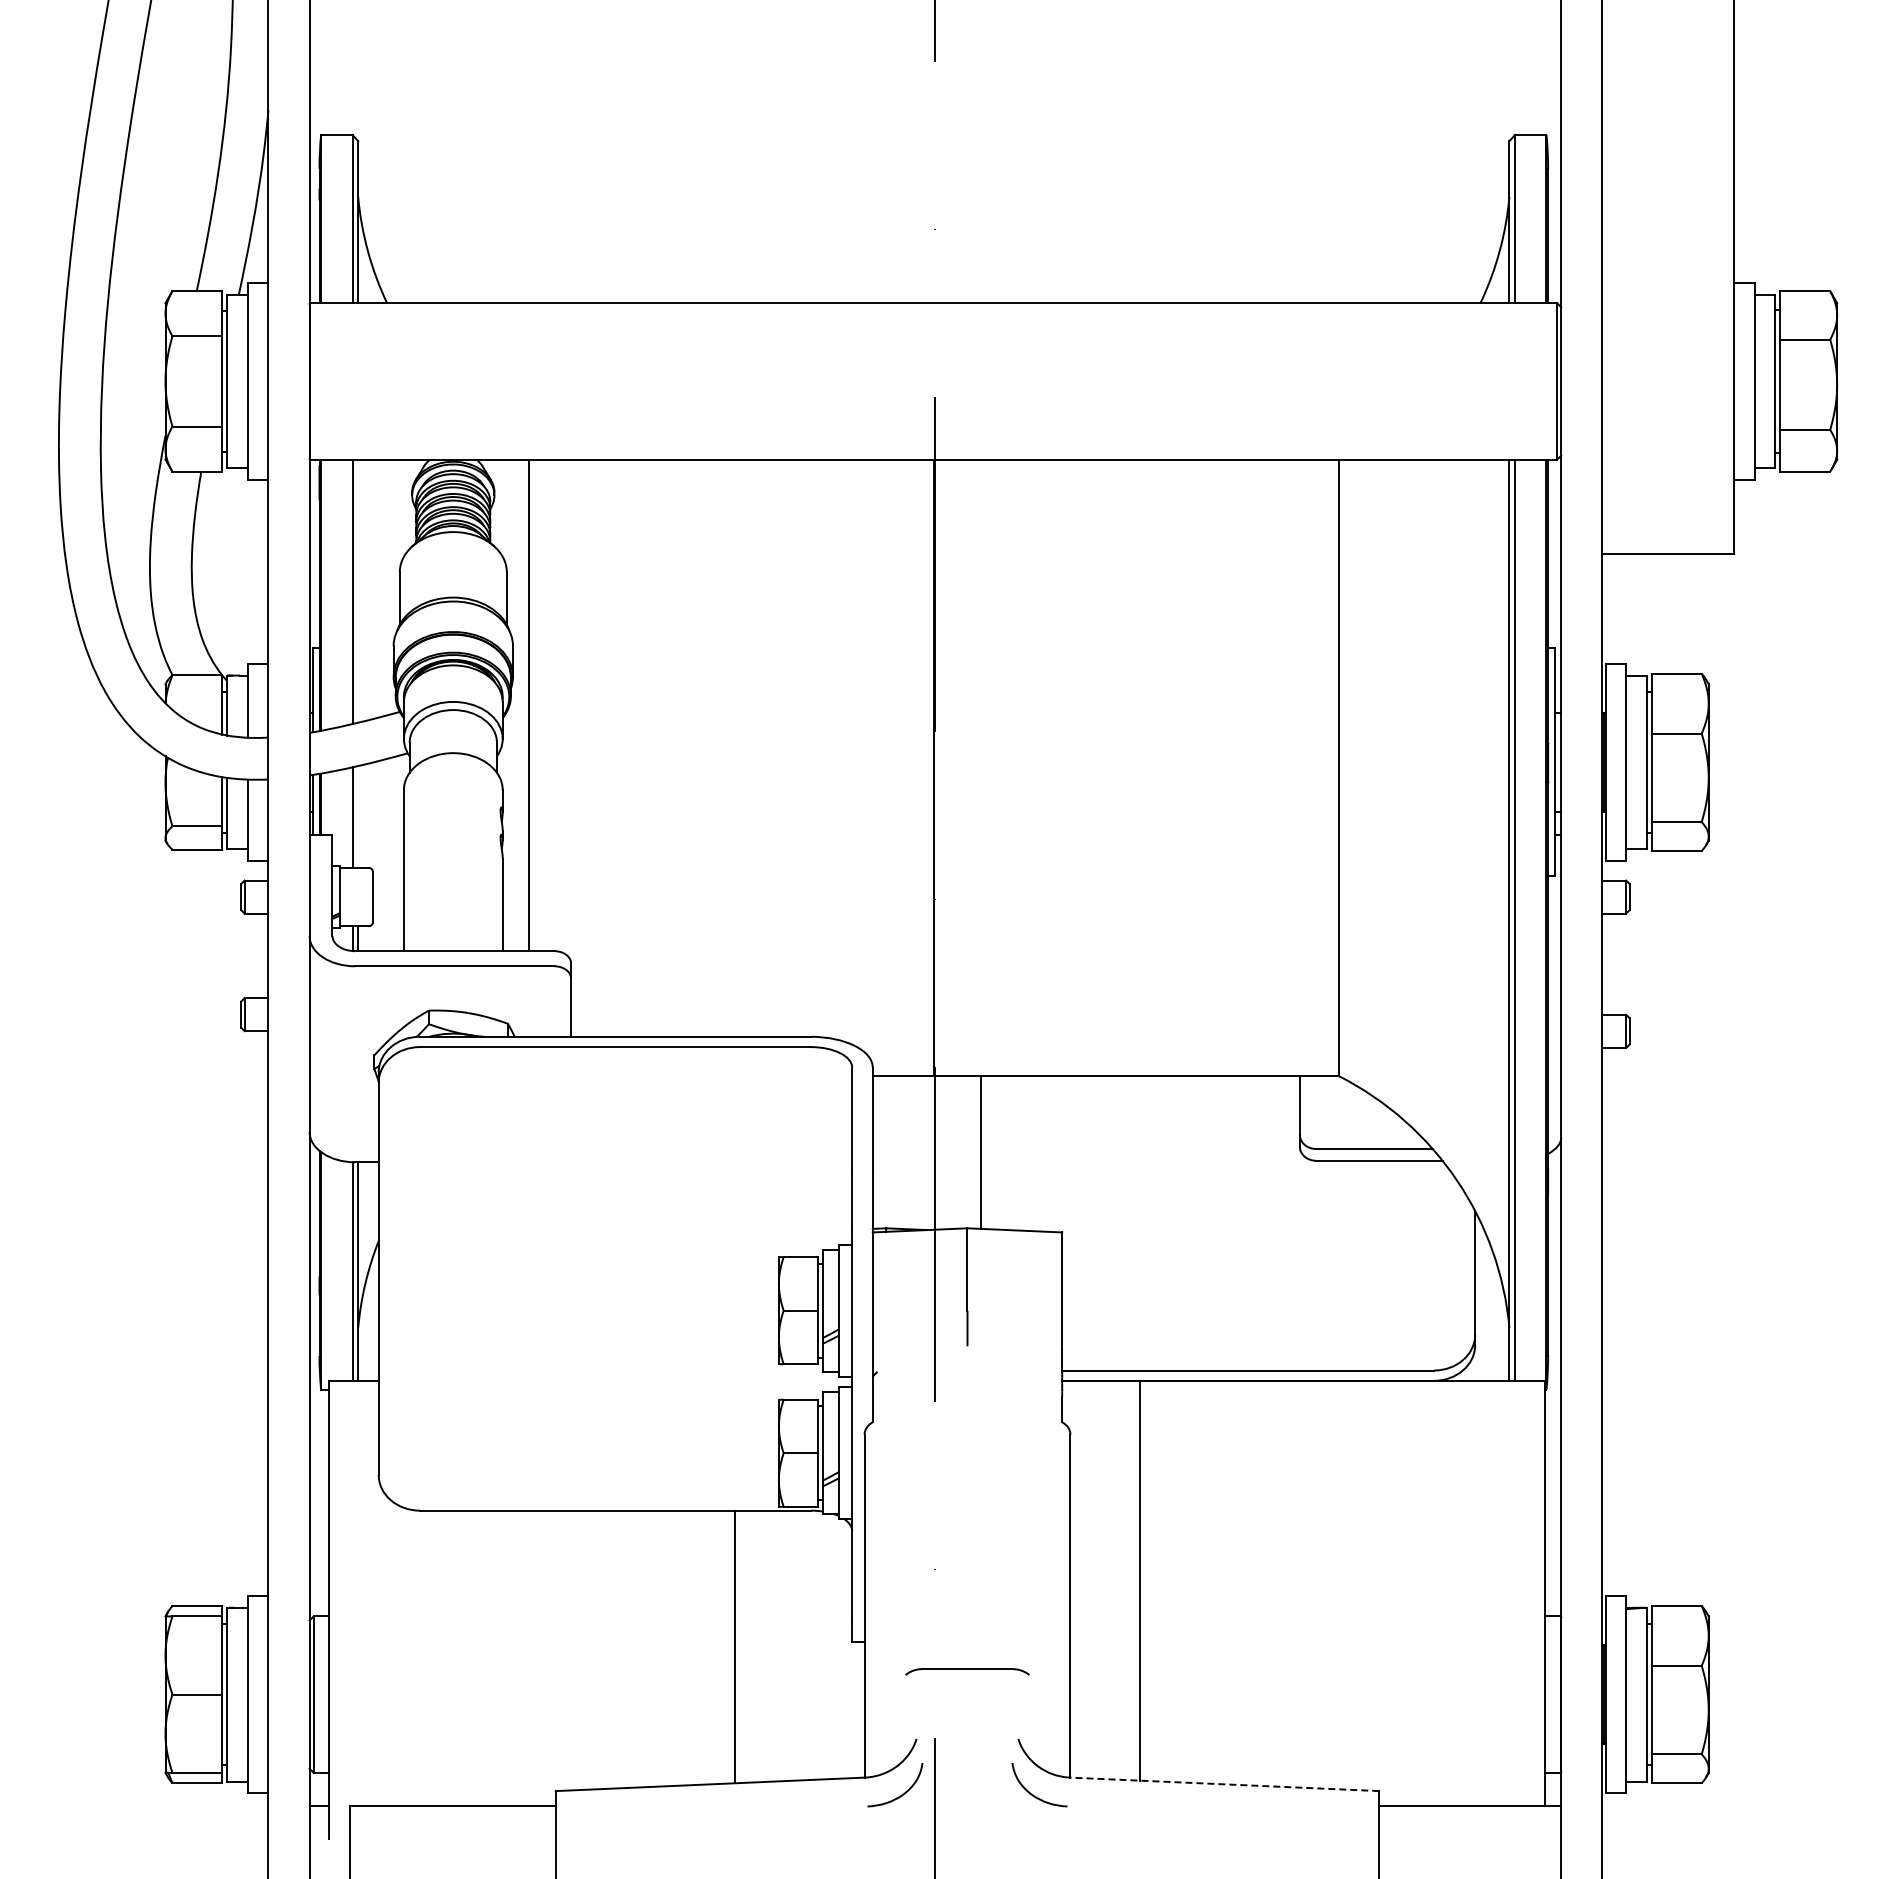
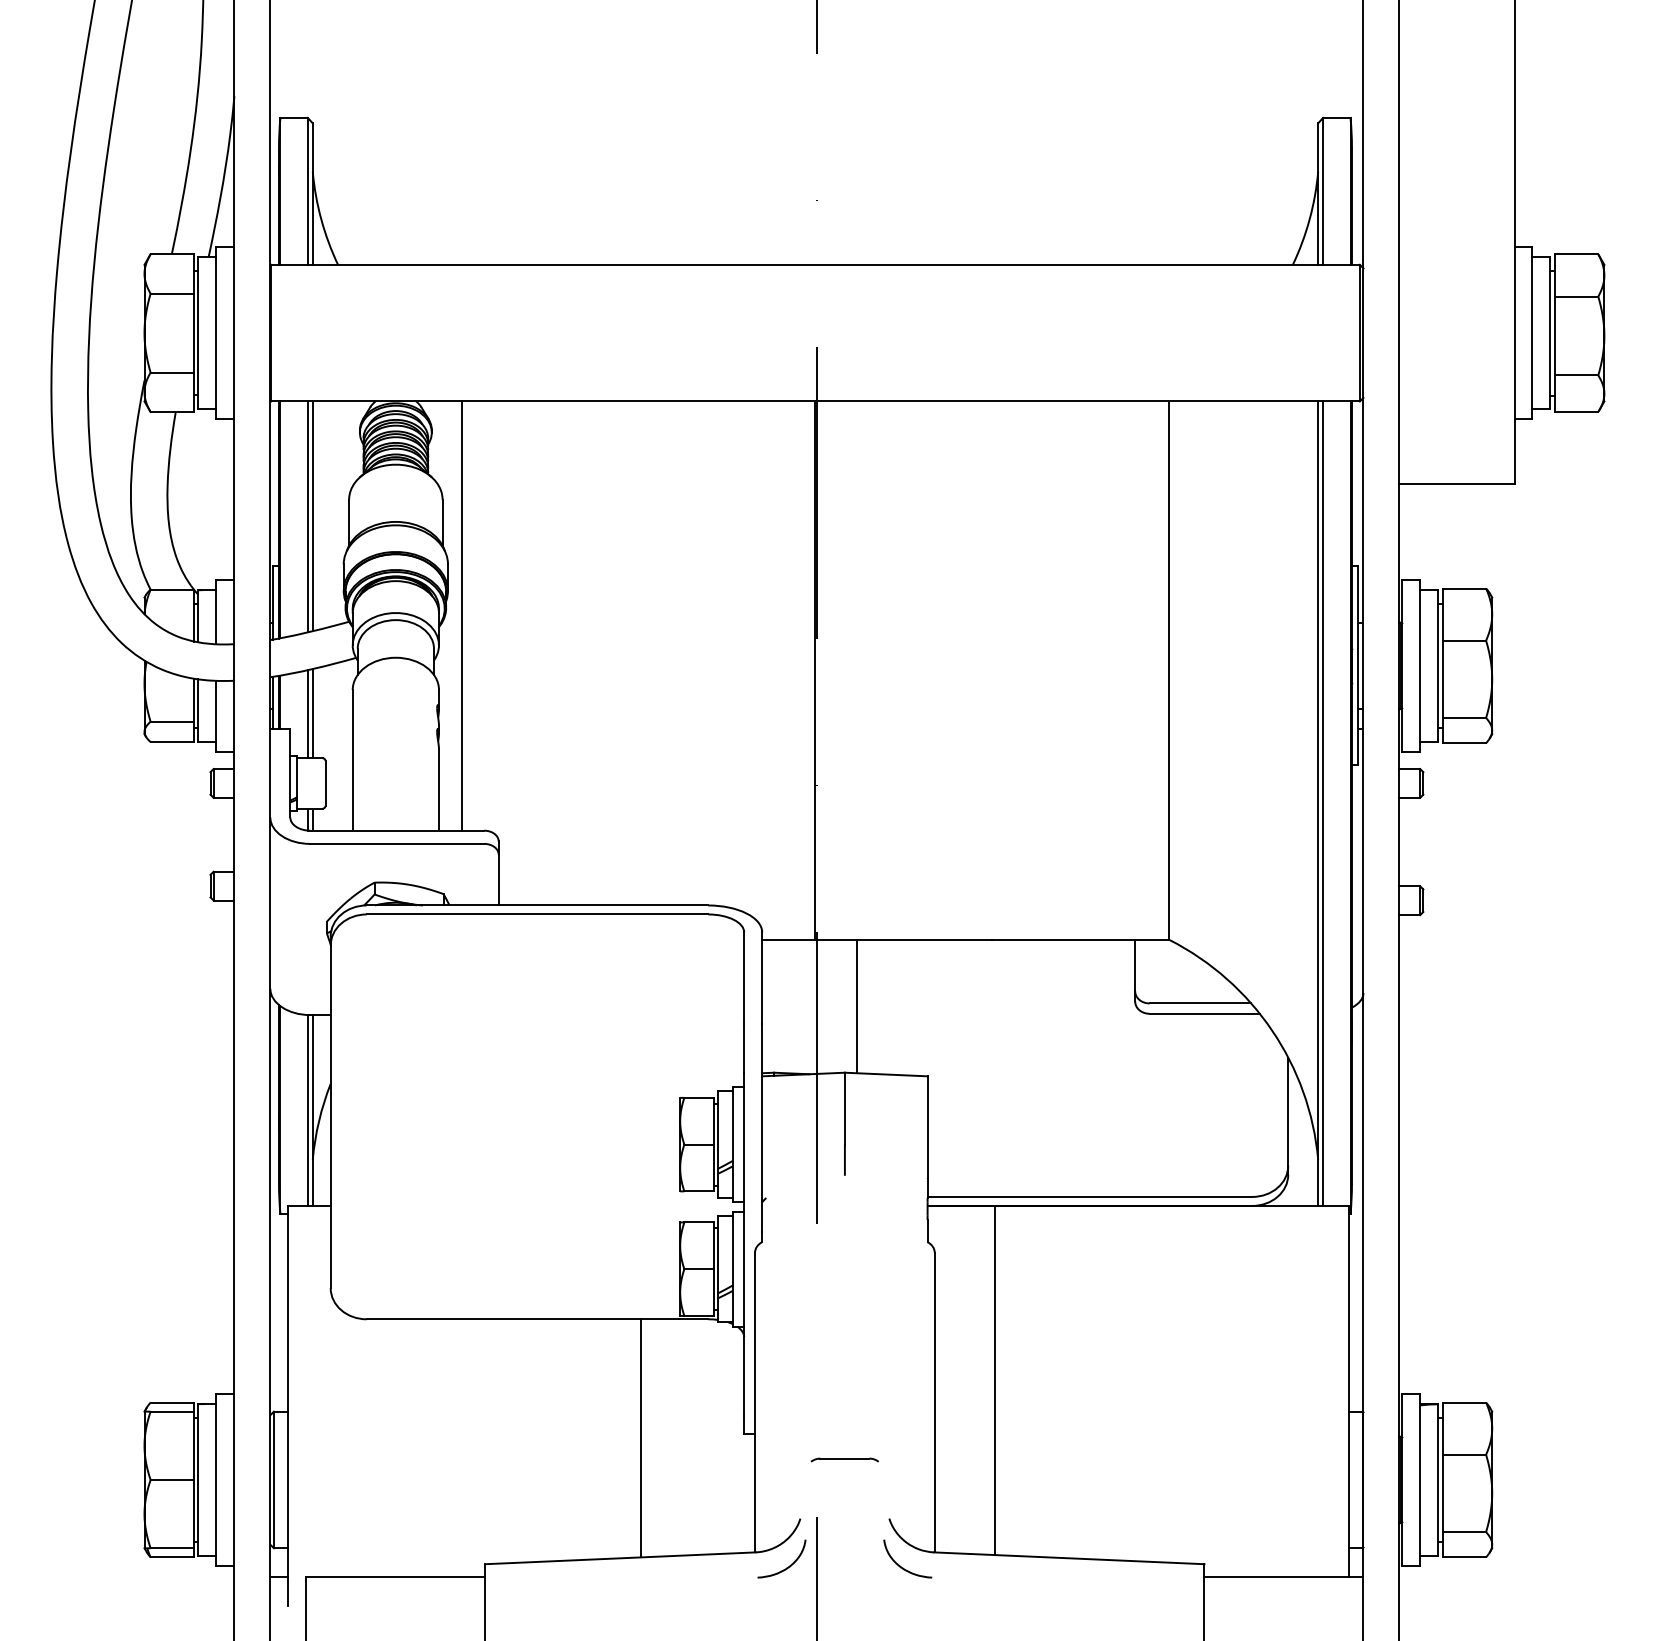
line: (358, 590) -> (313, 515), added
line: (358, 817) -> (313, 713), added
part: (967, 1671) -> (844, 1459), size x0.62
line: (1224, 1784) -> (1069, 1558), dashed -> solid

